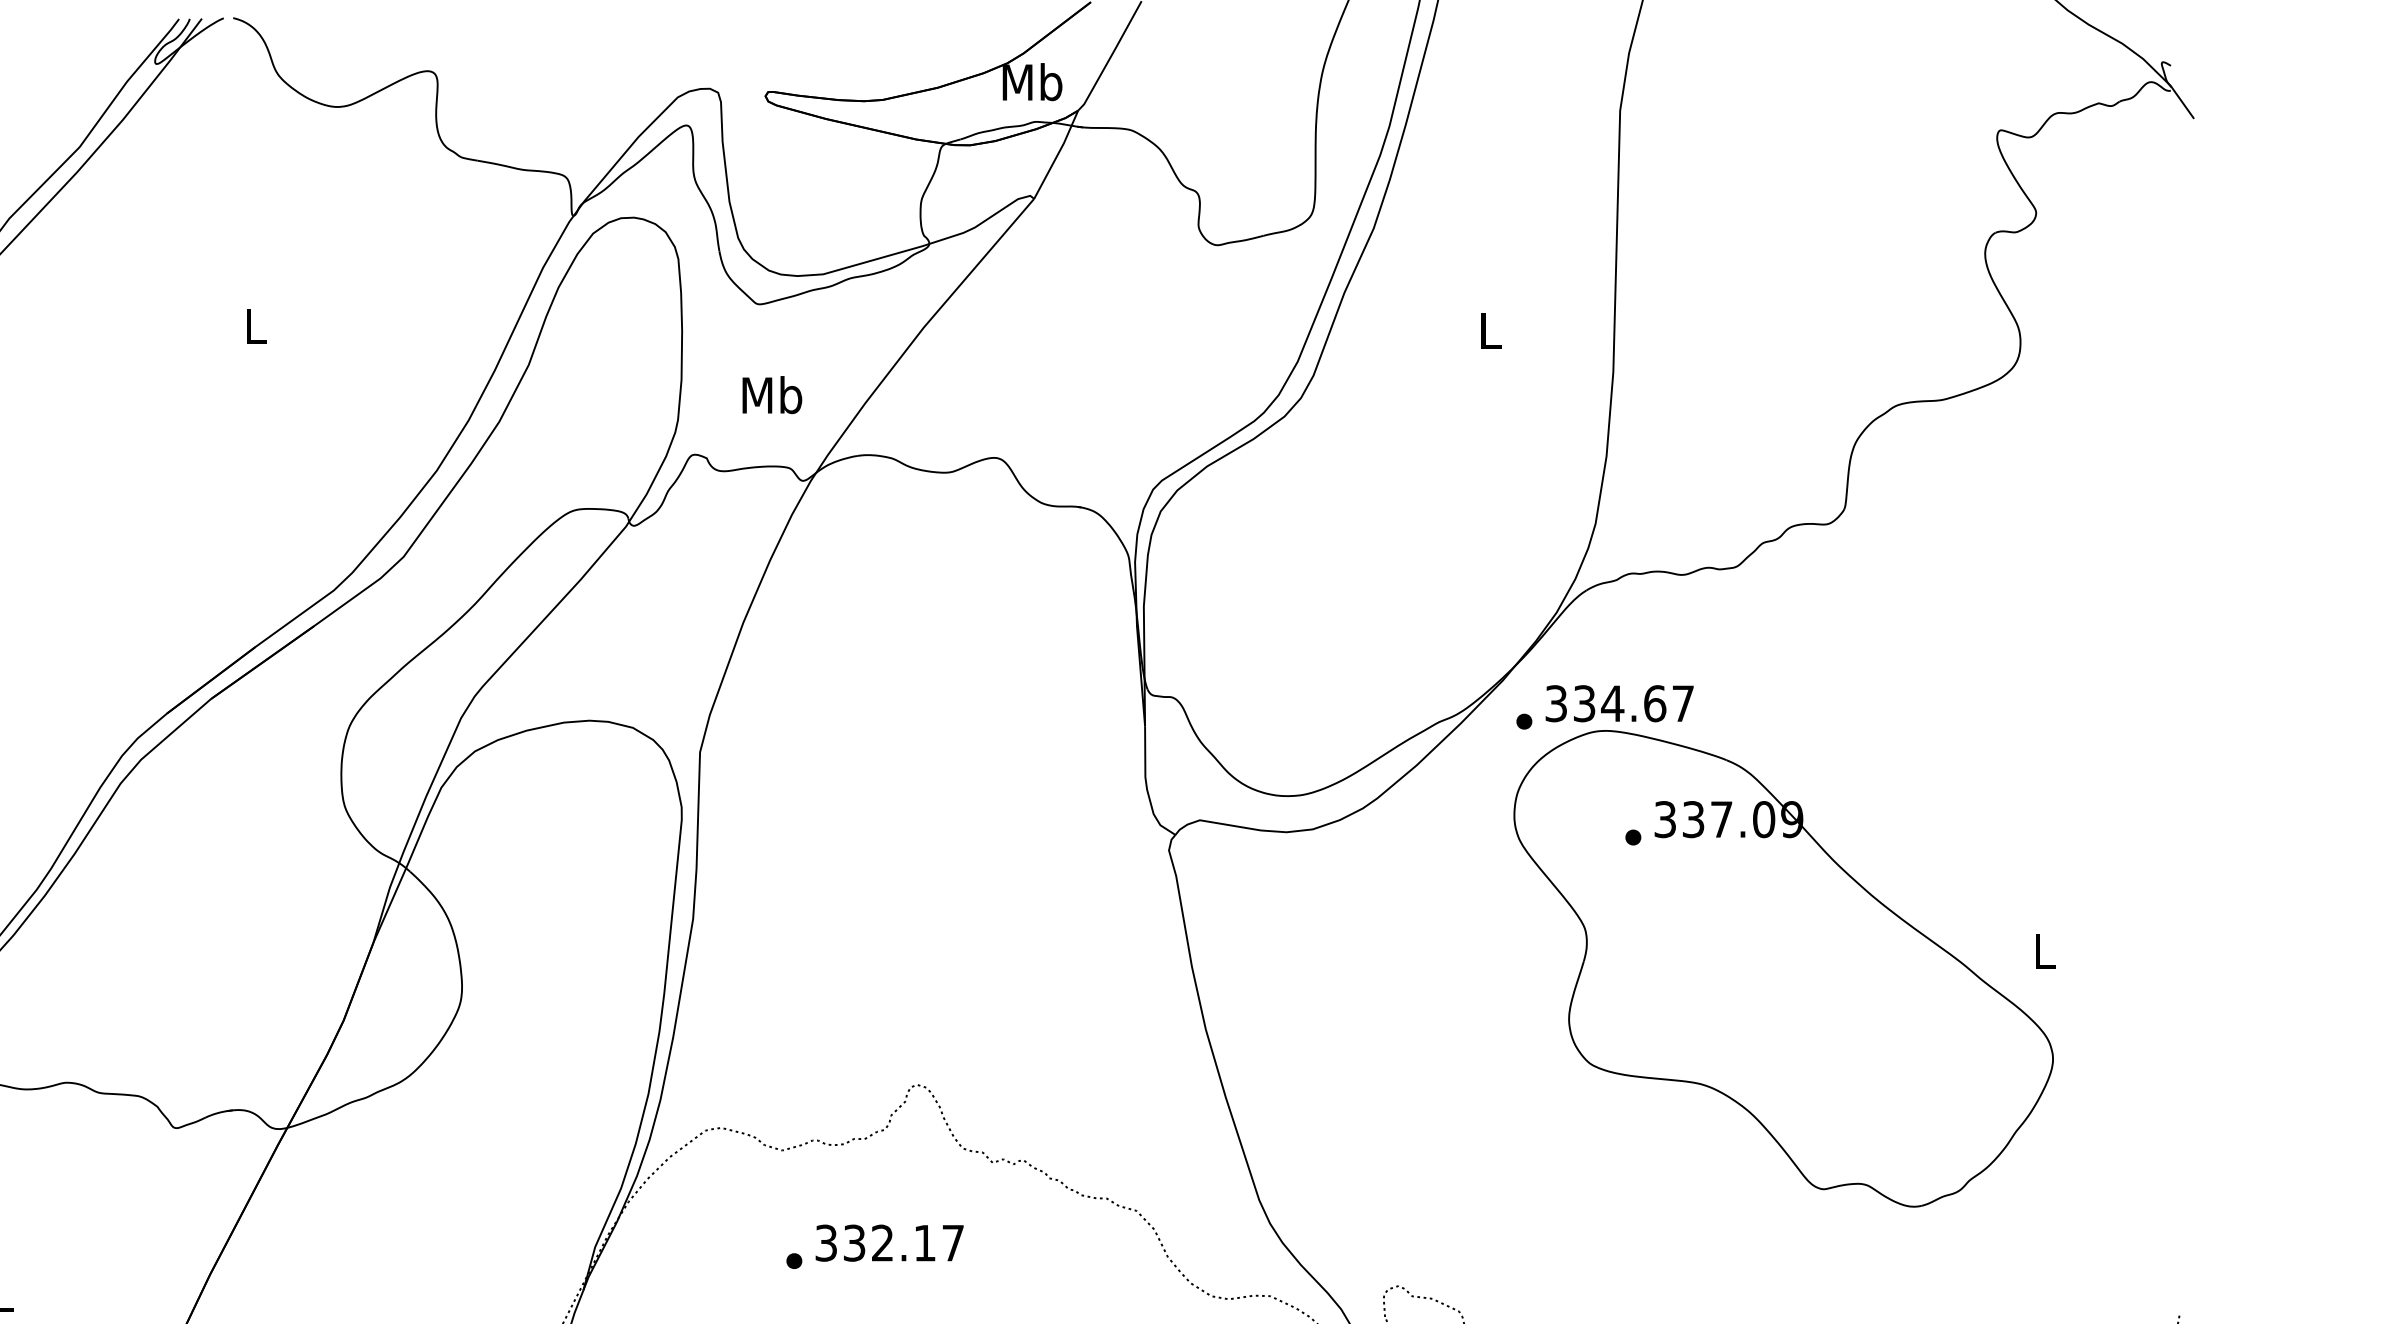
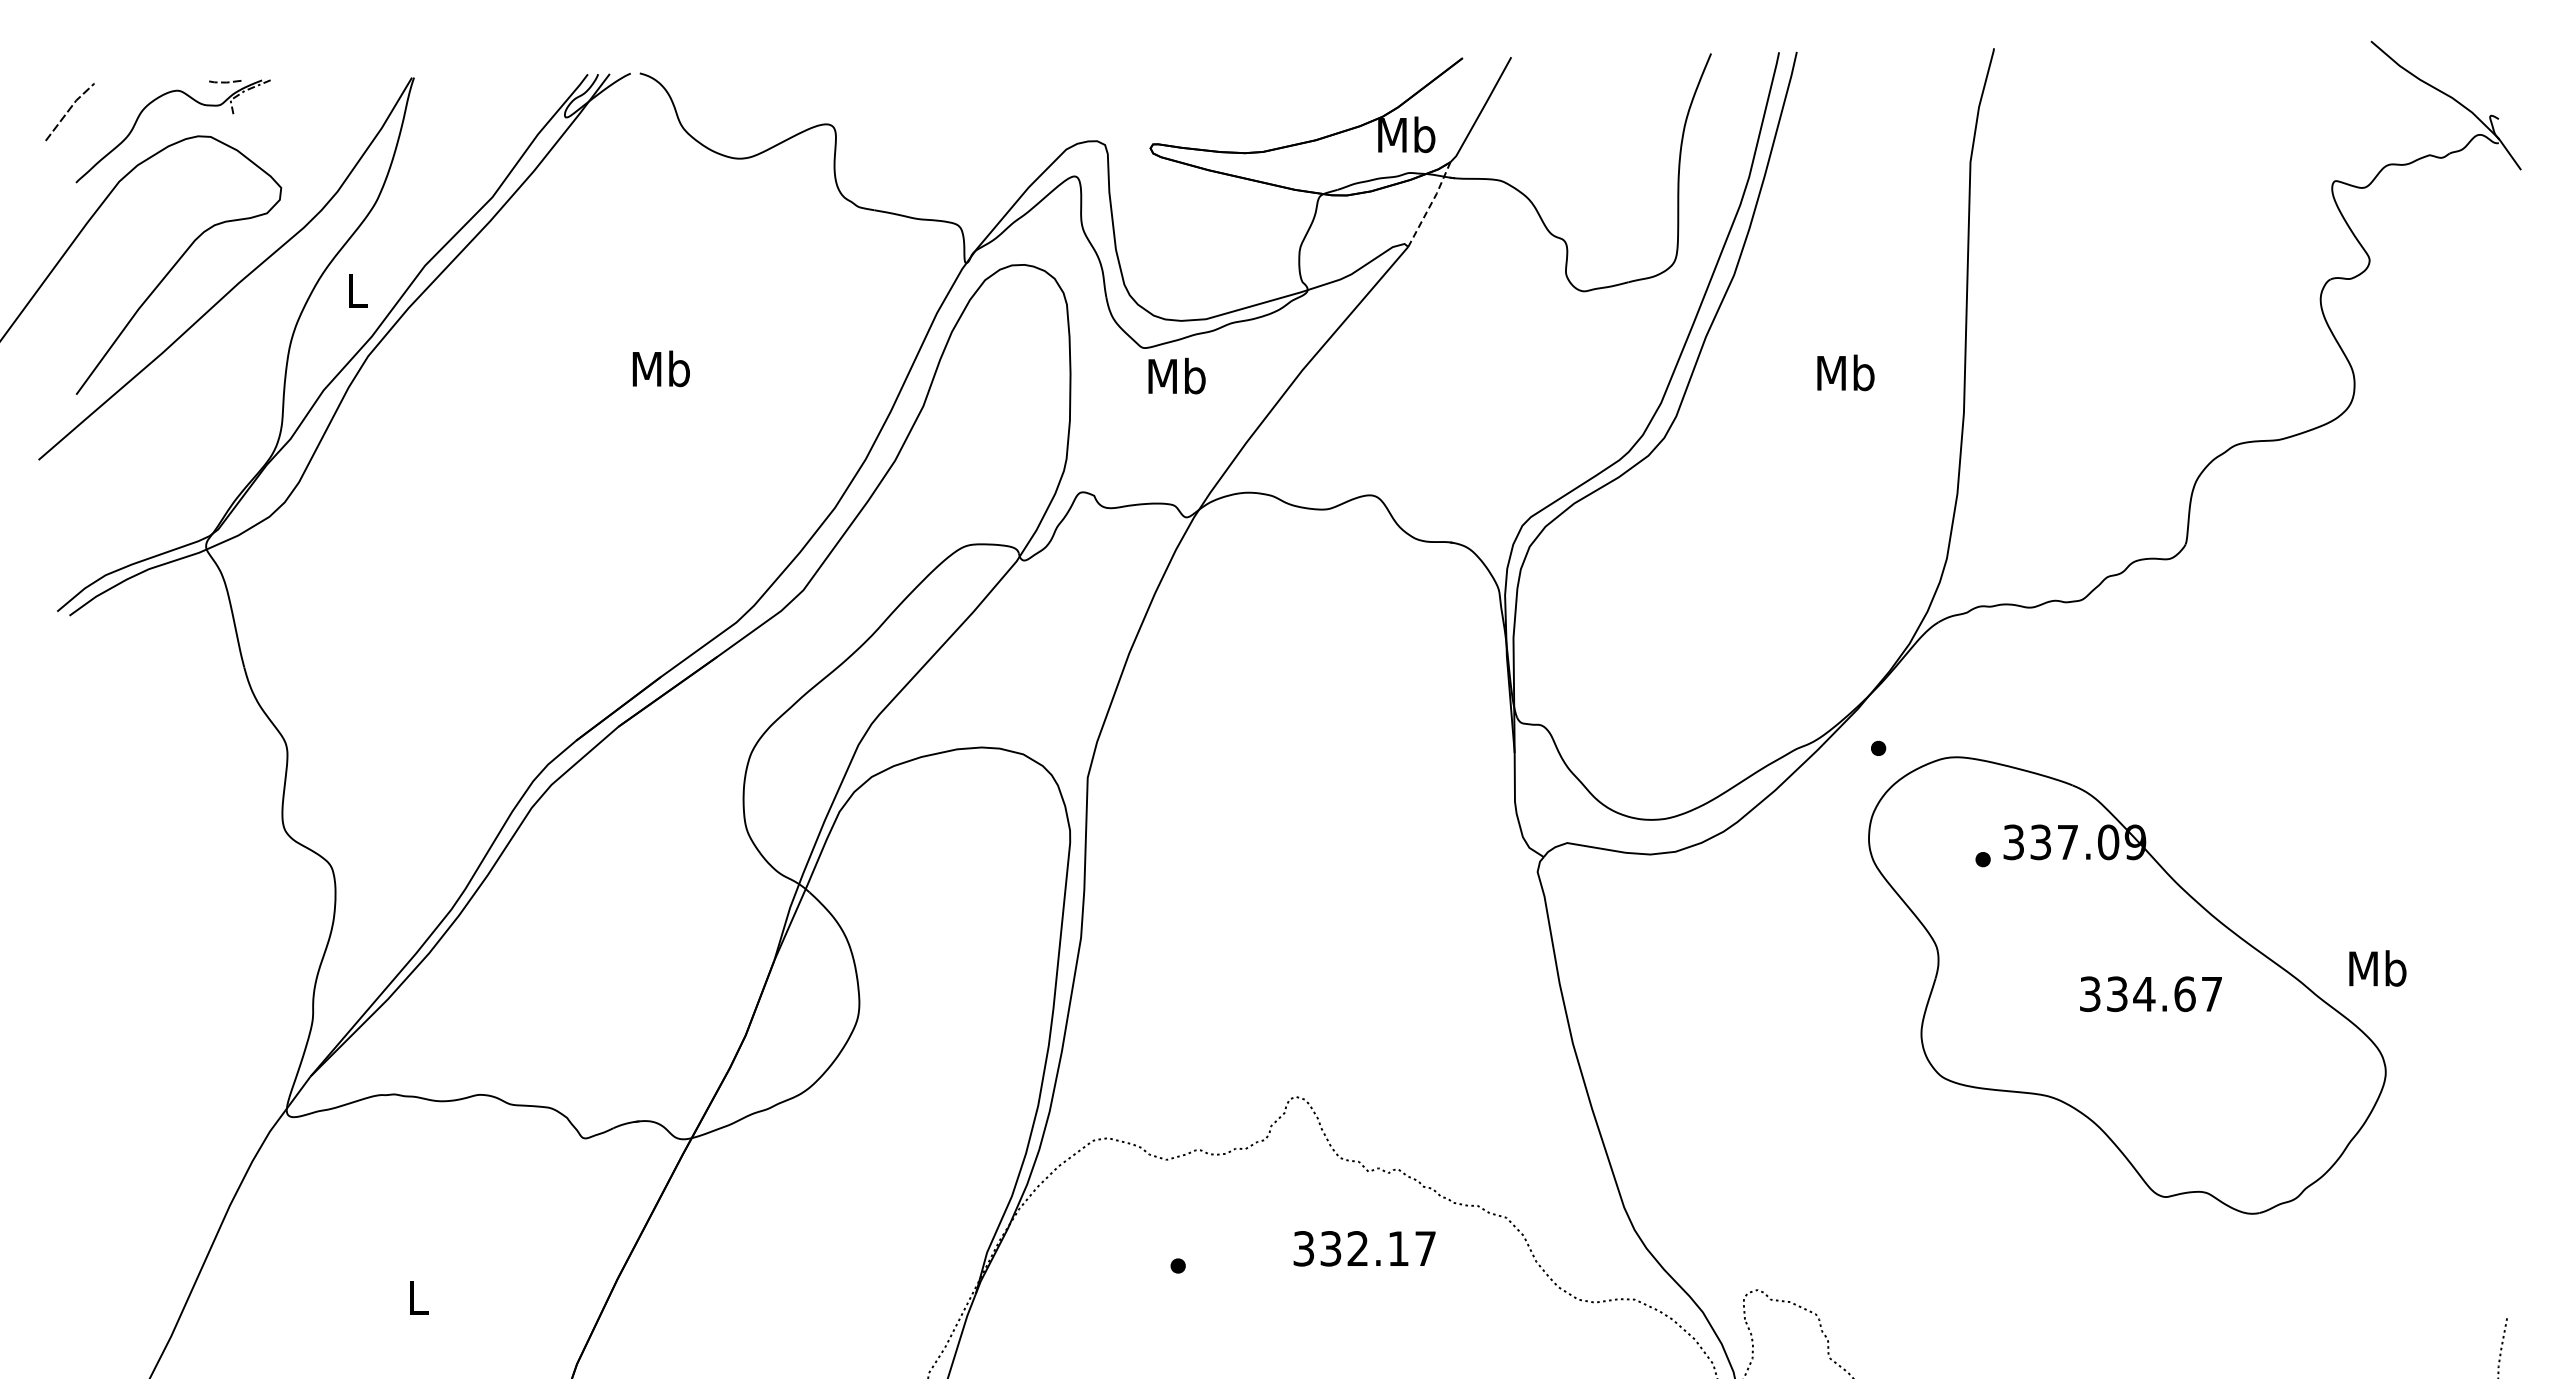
line: (1057, 154) -> (1430, 204), solid -> dashed
text: (254, 325) -> (660, 368), L -> Mb
text: (1489, 329) -> (1845, 372), L -> Mb
text: (771, 394) -> (1176, 375), moved
text: (1619, 704) -> (2150, 994), moved
text: (2044, 951) -> (2377, 968), L -> Mb
text: (889, 1242) -> (1364, 1248), moved

